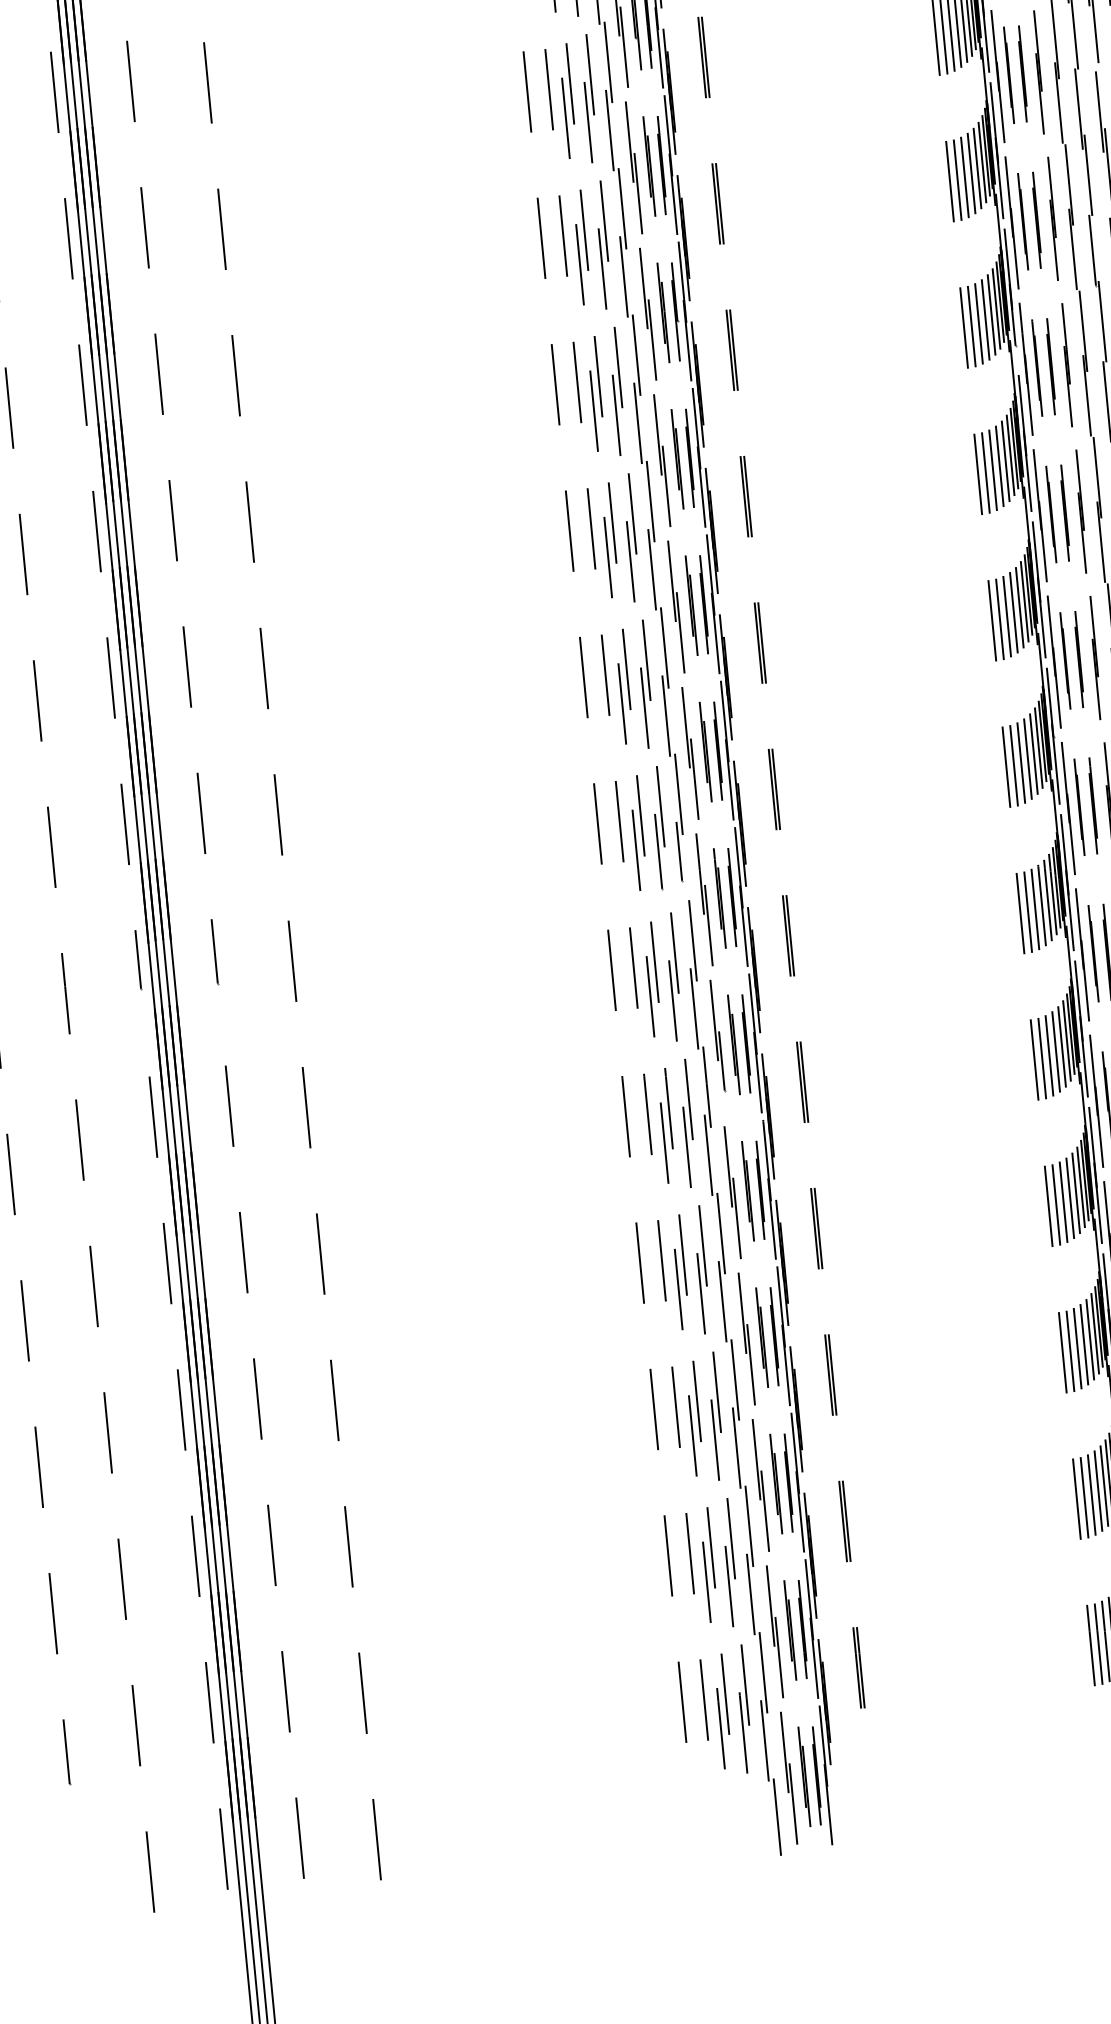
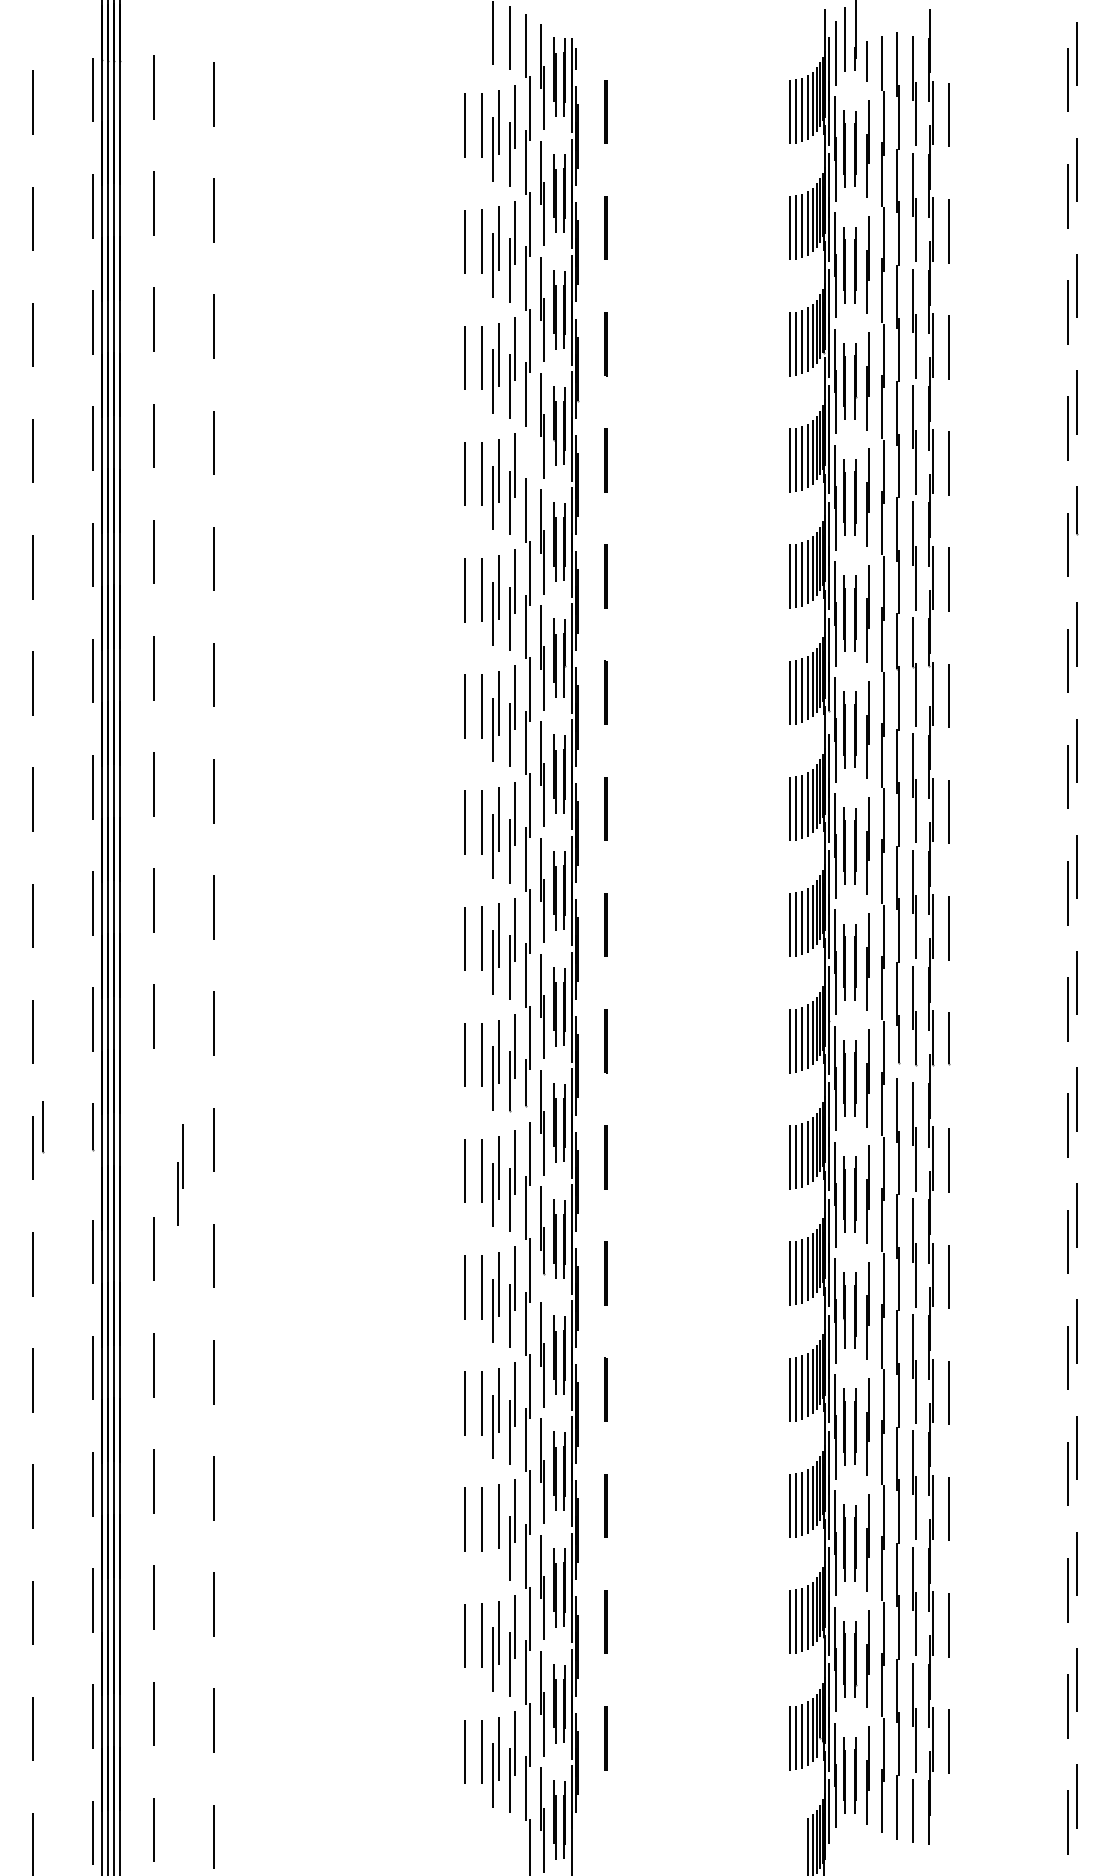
line: (608, 61) -> (530, 456), removed
line: (216, 952) -> (43, 1127), moved
part: (254, 1008) -> (180, 1174), added
line: (692, 1436) -> (492, 1543), removed

